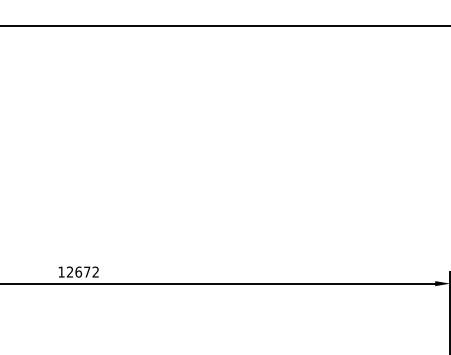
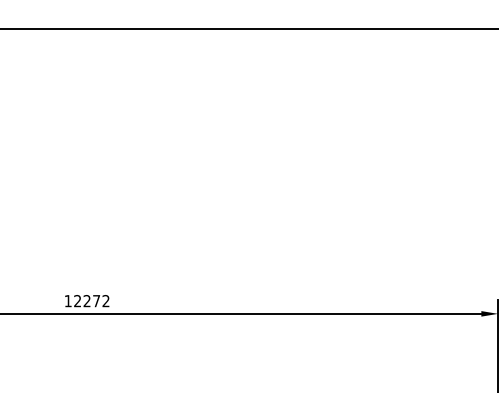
text: (78, 271) -> (86, 300), 12672 -> 12272

